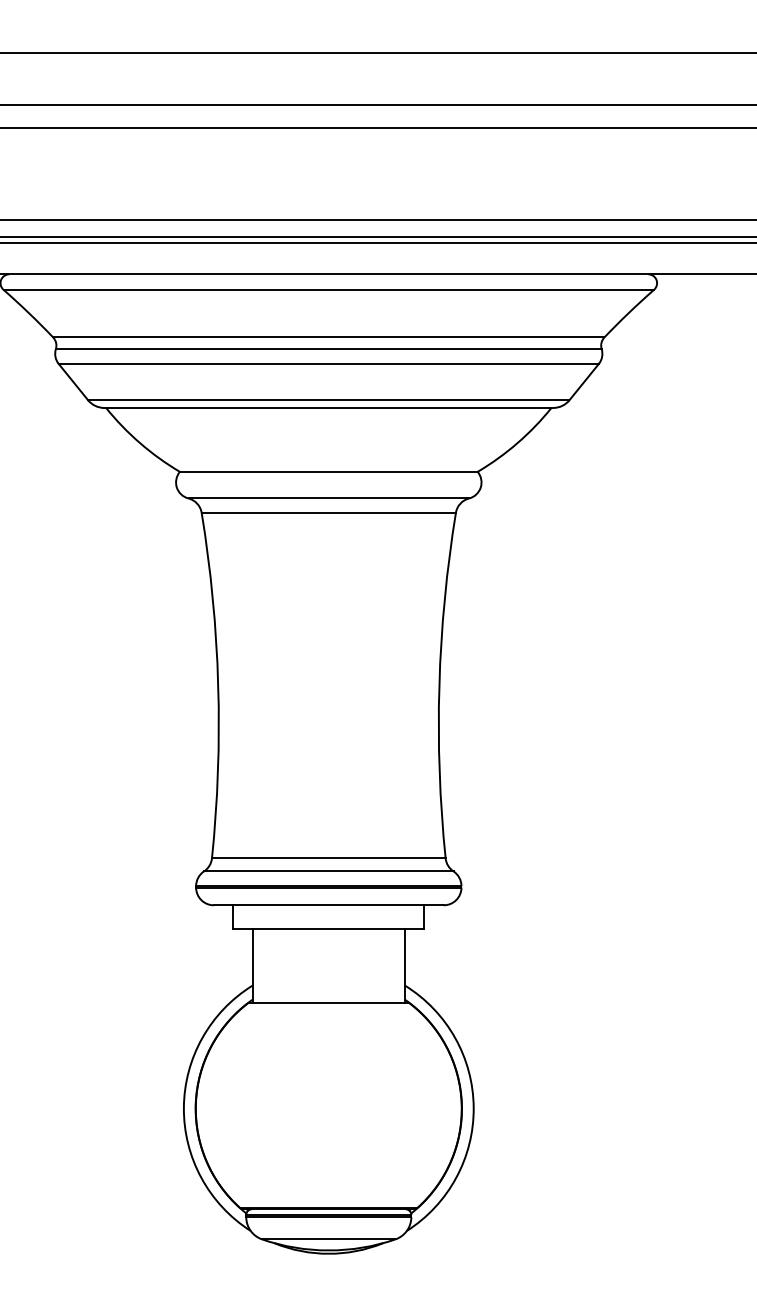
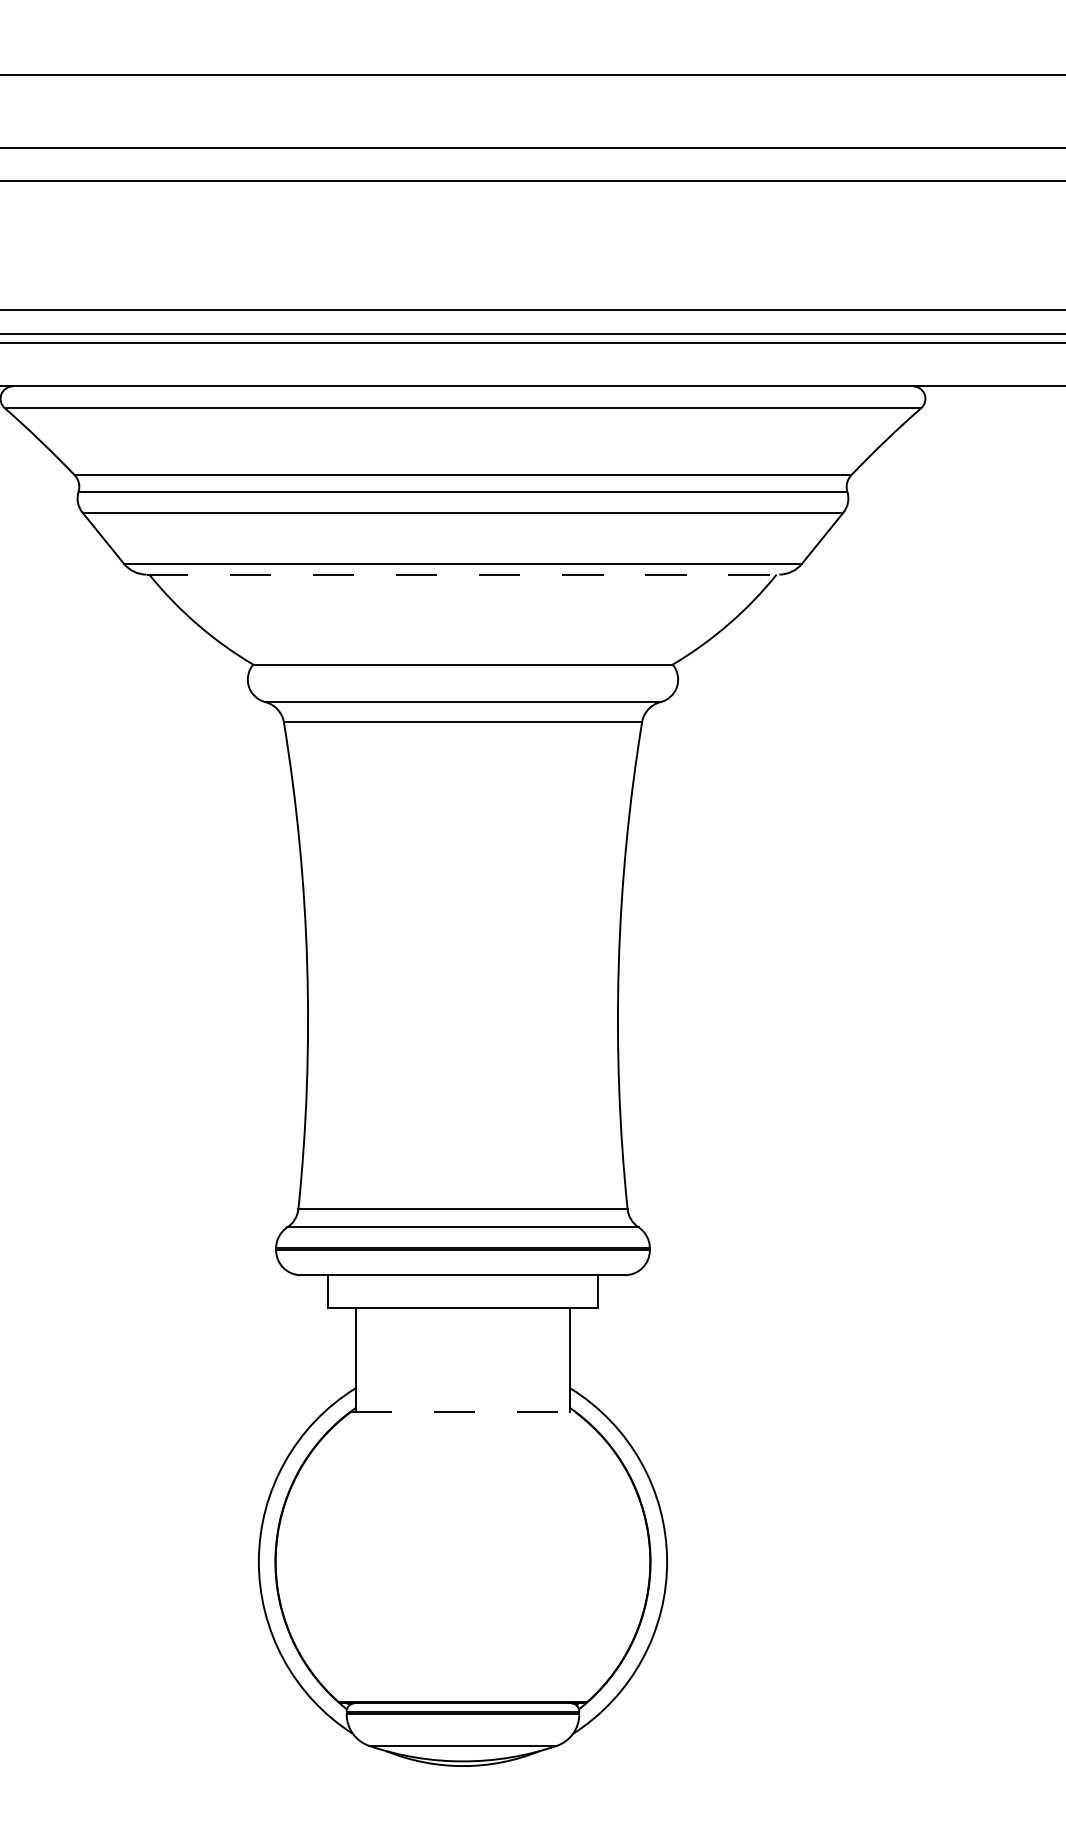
line: (329, 407) -> (463, 574), solid -> dashed
line: (328, 1002) -> (462, 1412), solid -> dashed

